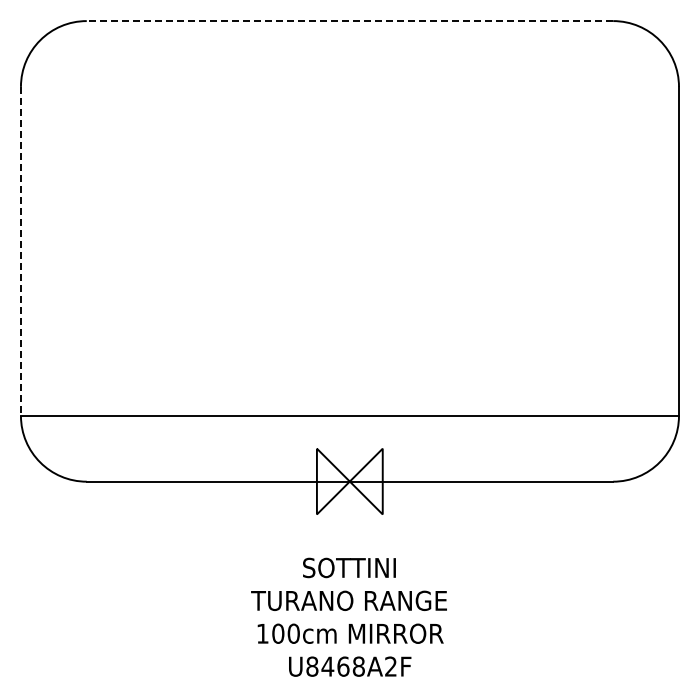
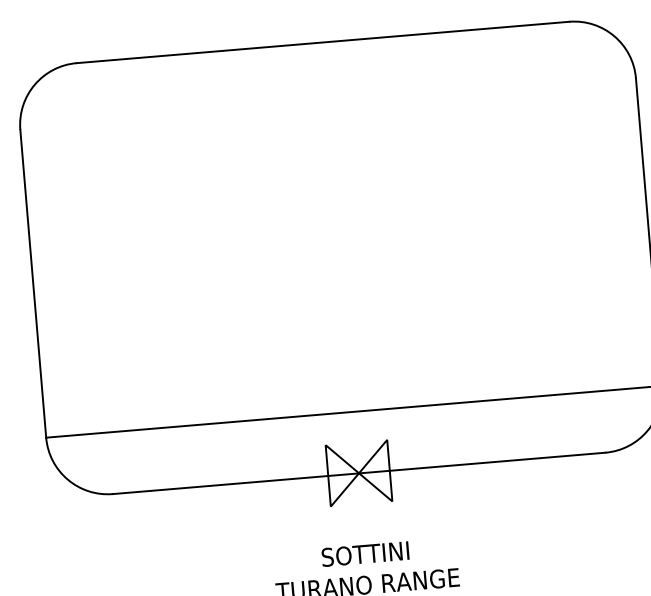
line: (349, 21) -> (322, 42), dashed -> solid
line: (20, 251) -> (32, 283), dashed -> solid

